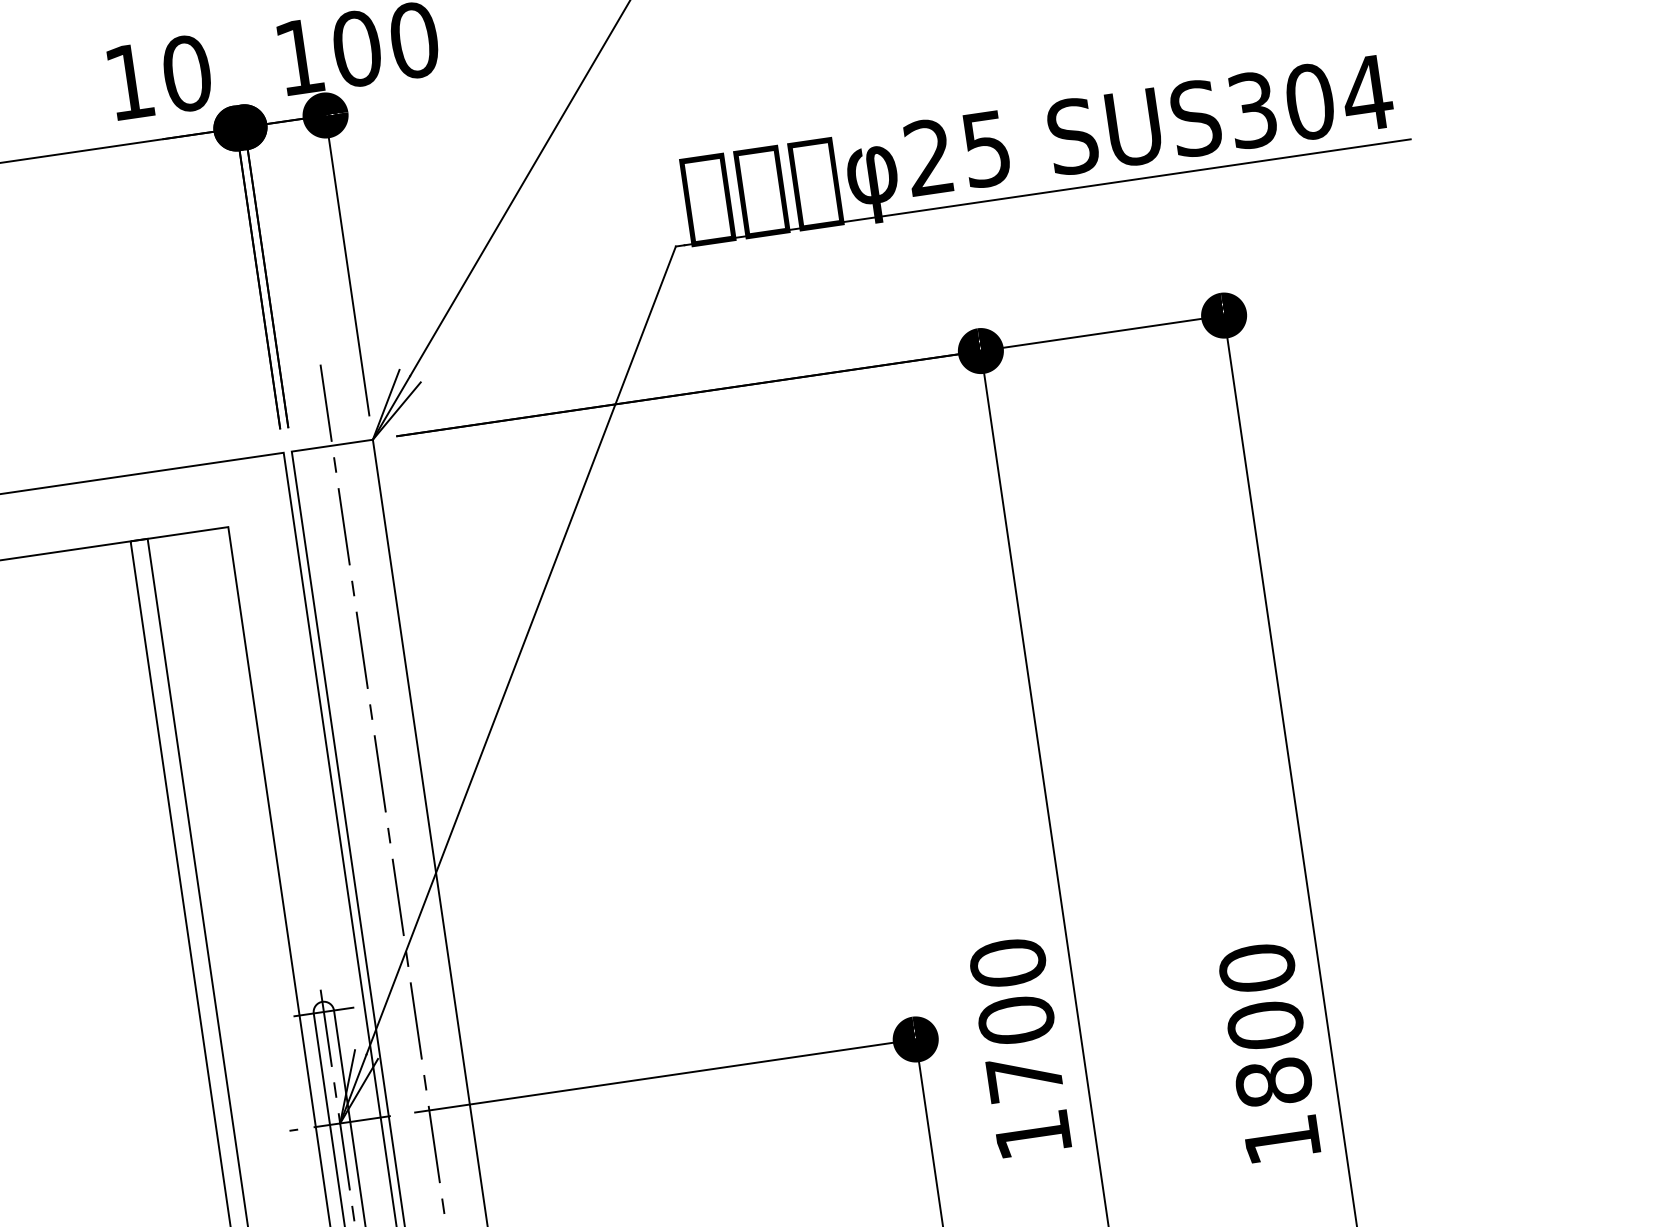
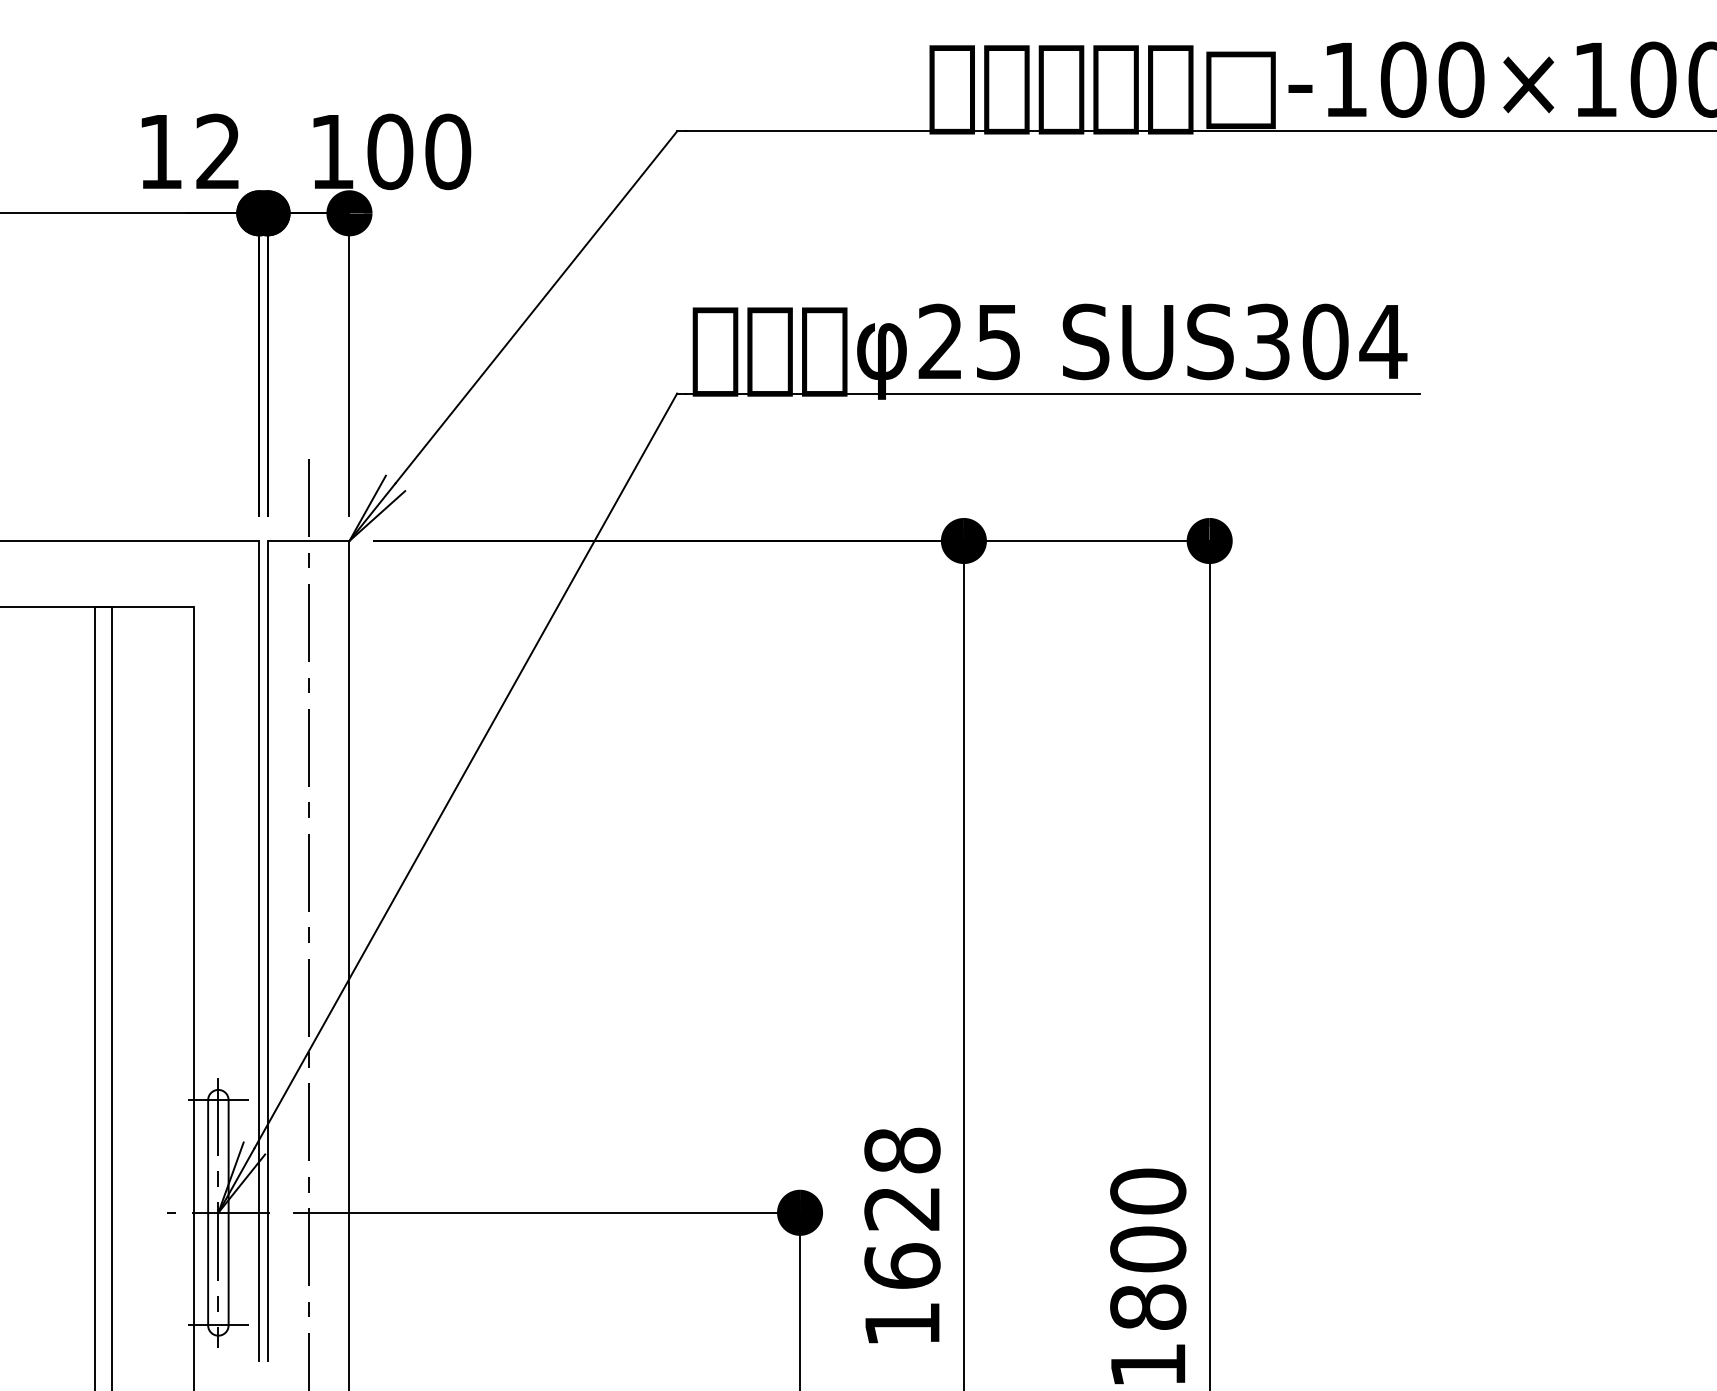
text: (187, 73) -> (218, 151), 10 -> 12
text: (1016, 1019) -> (902, 1207), 1700 -> 1628

